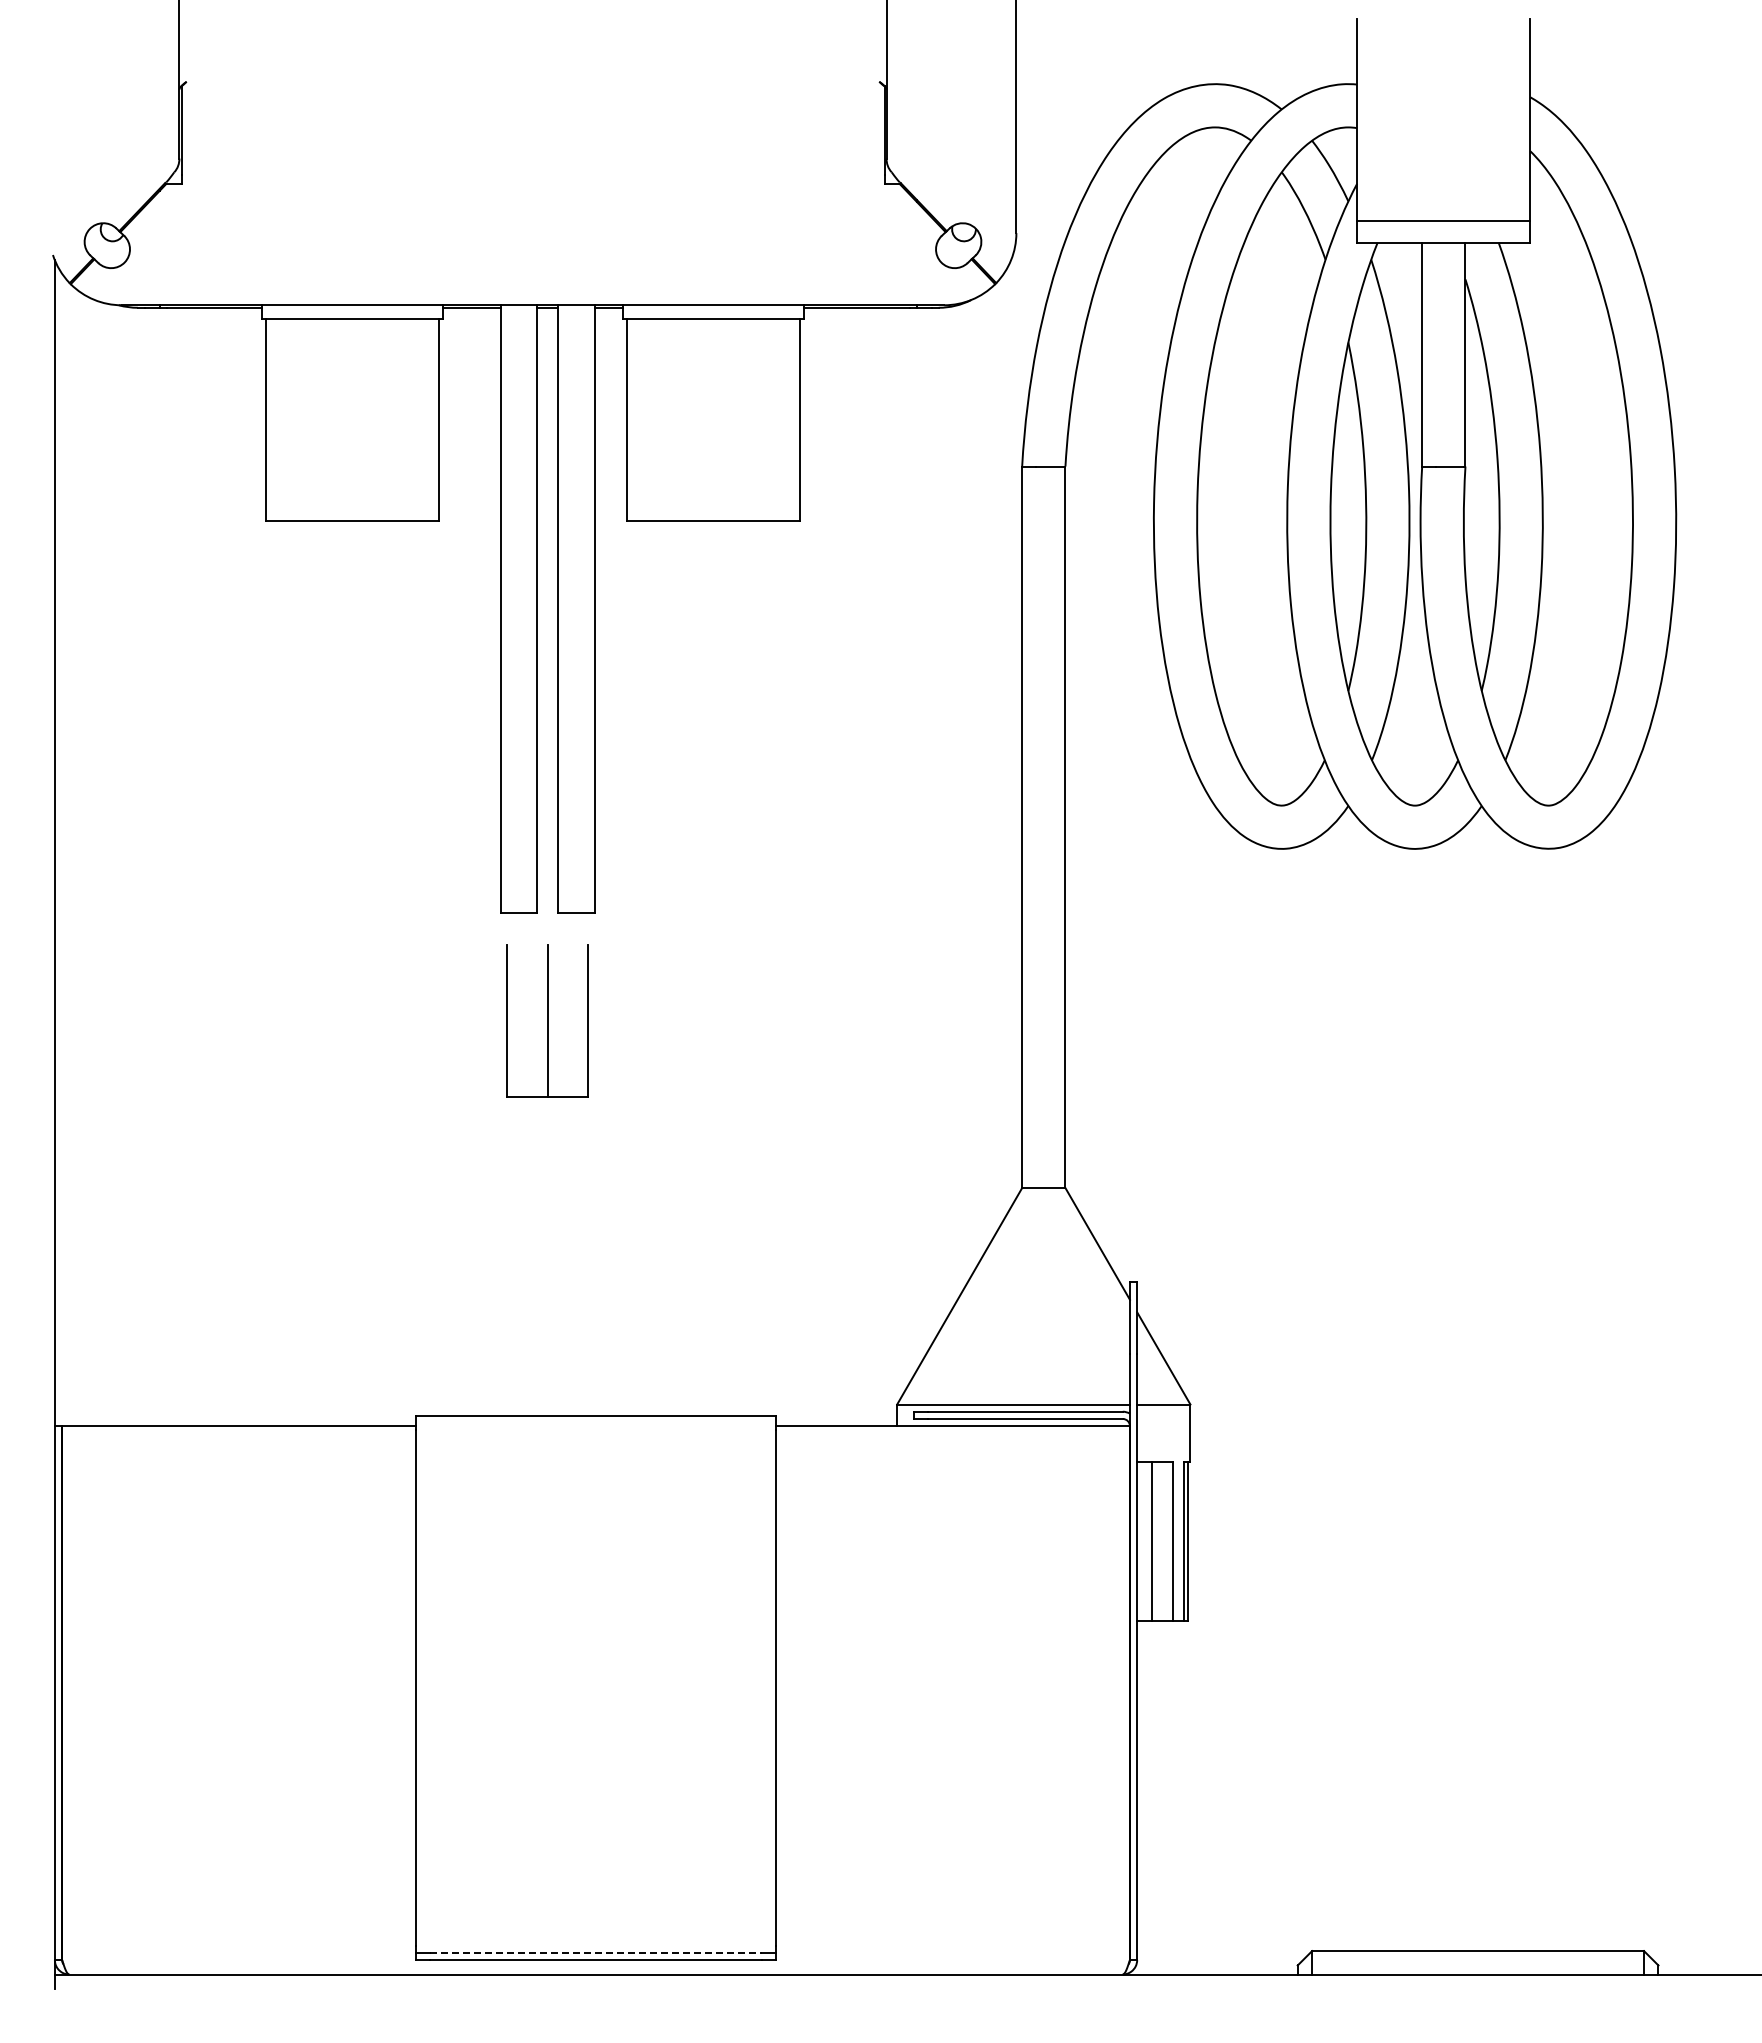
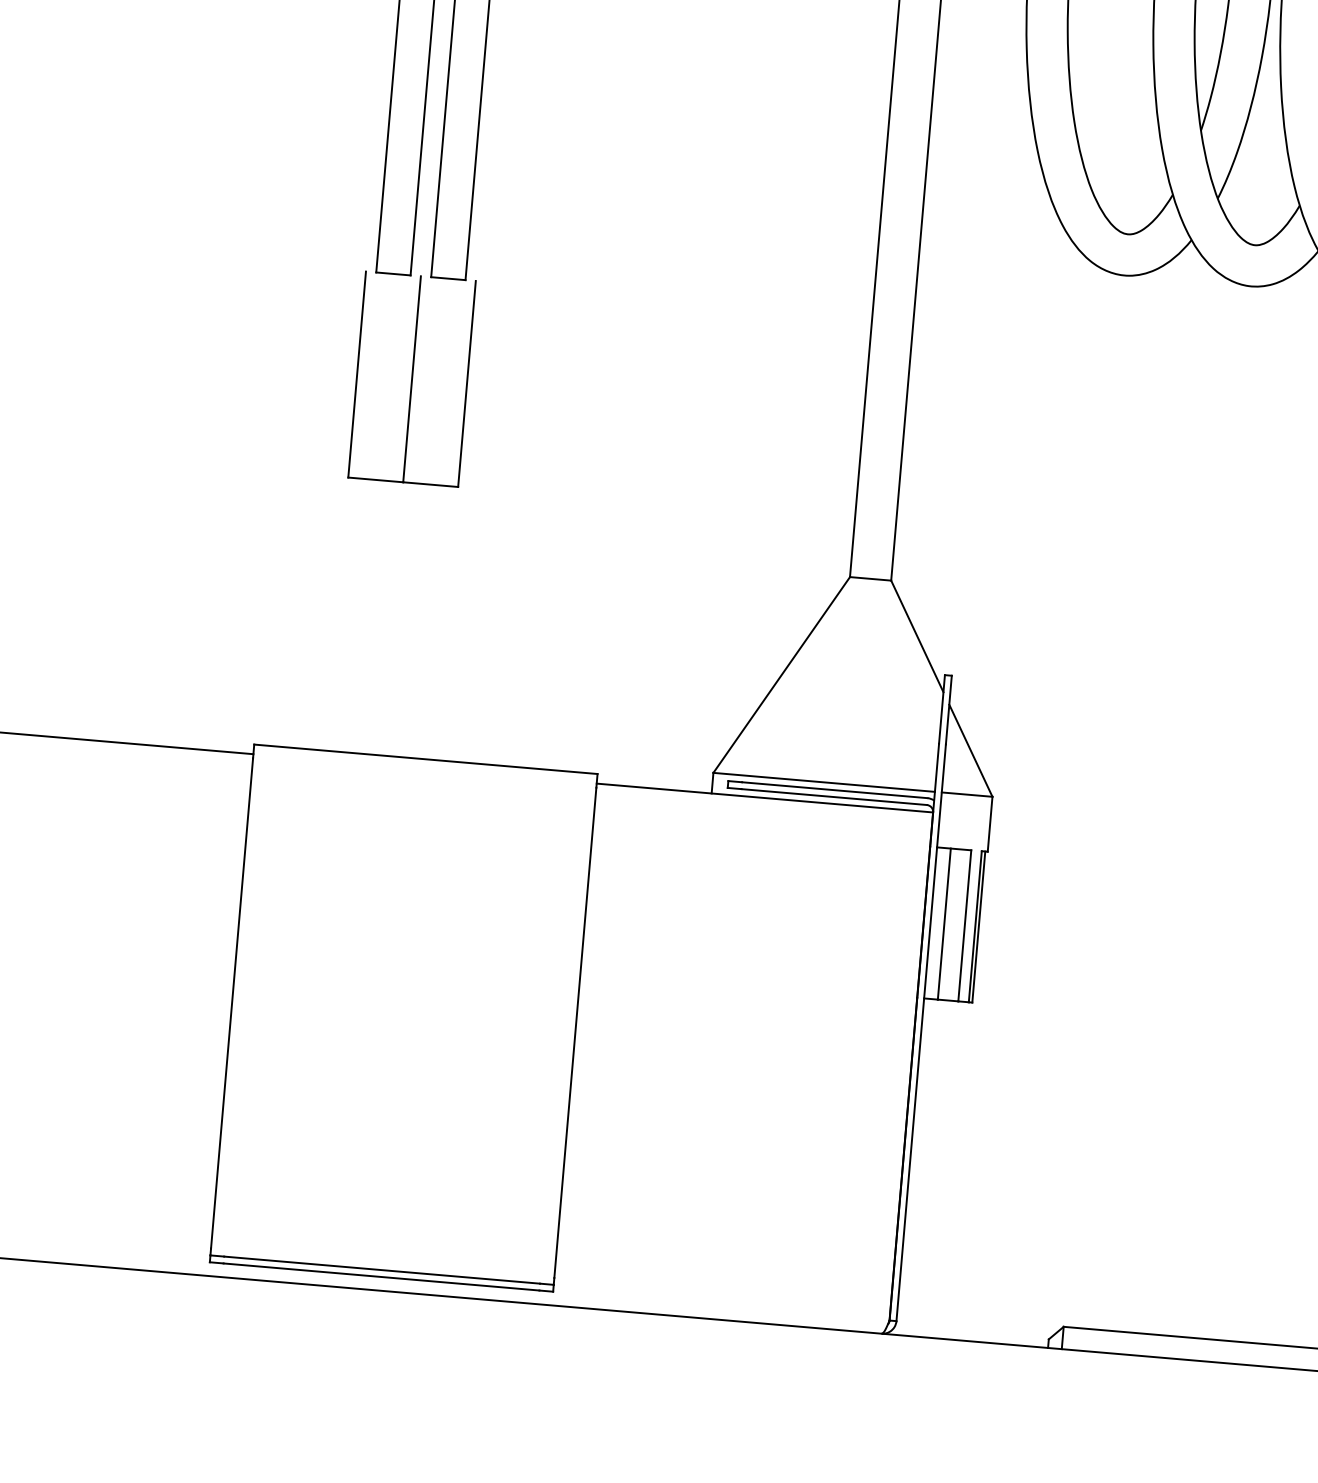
part: (547, 1020) -> (411, 378), size x1.43
line: (596, 1952) -> (382, 1269), dashed -> solid

